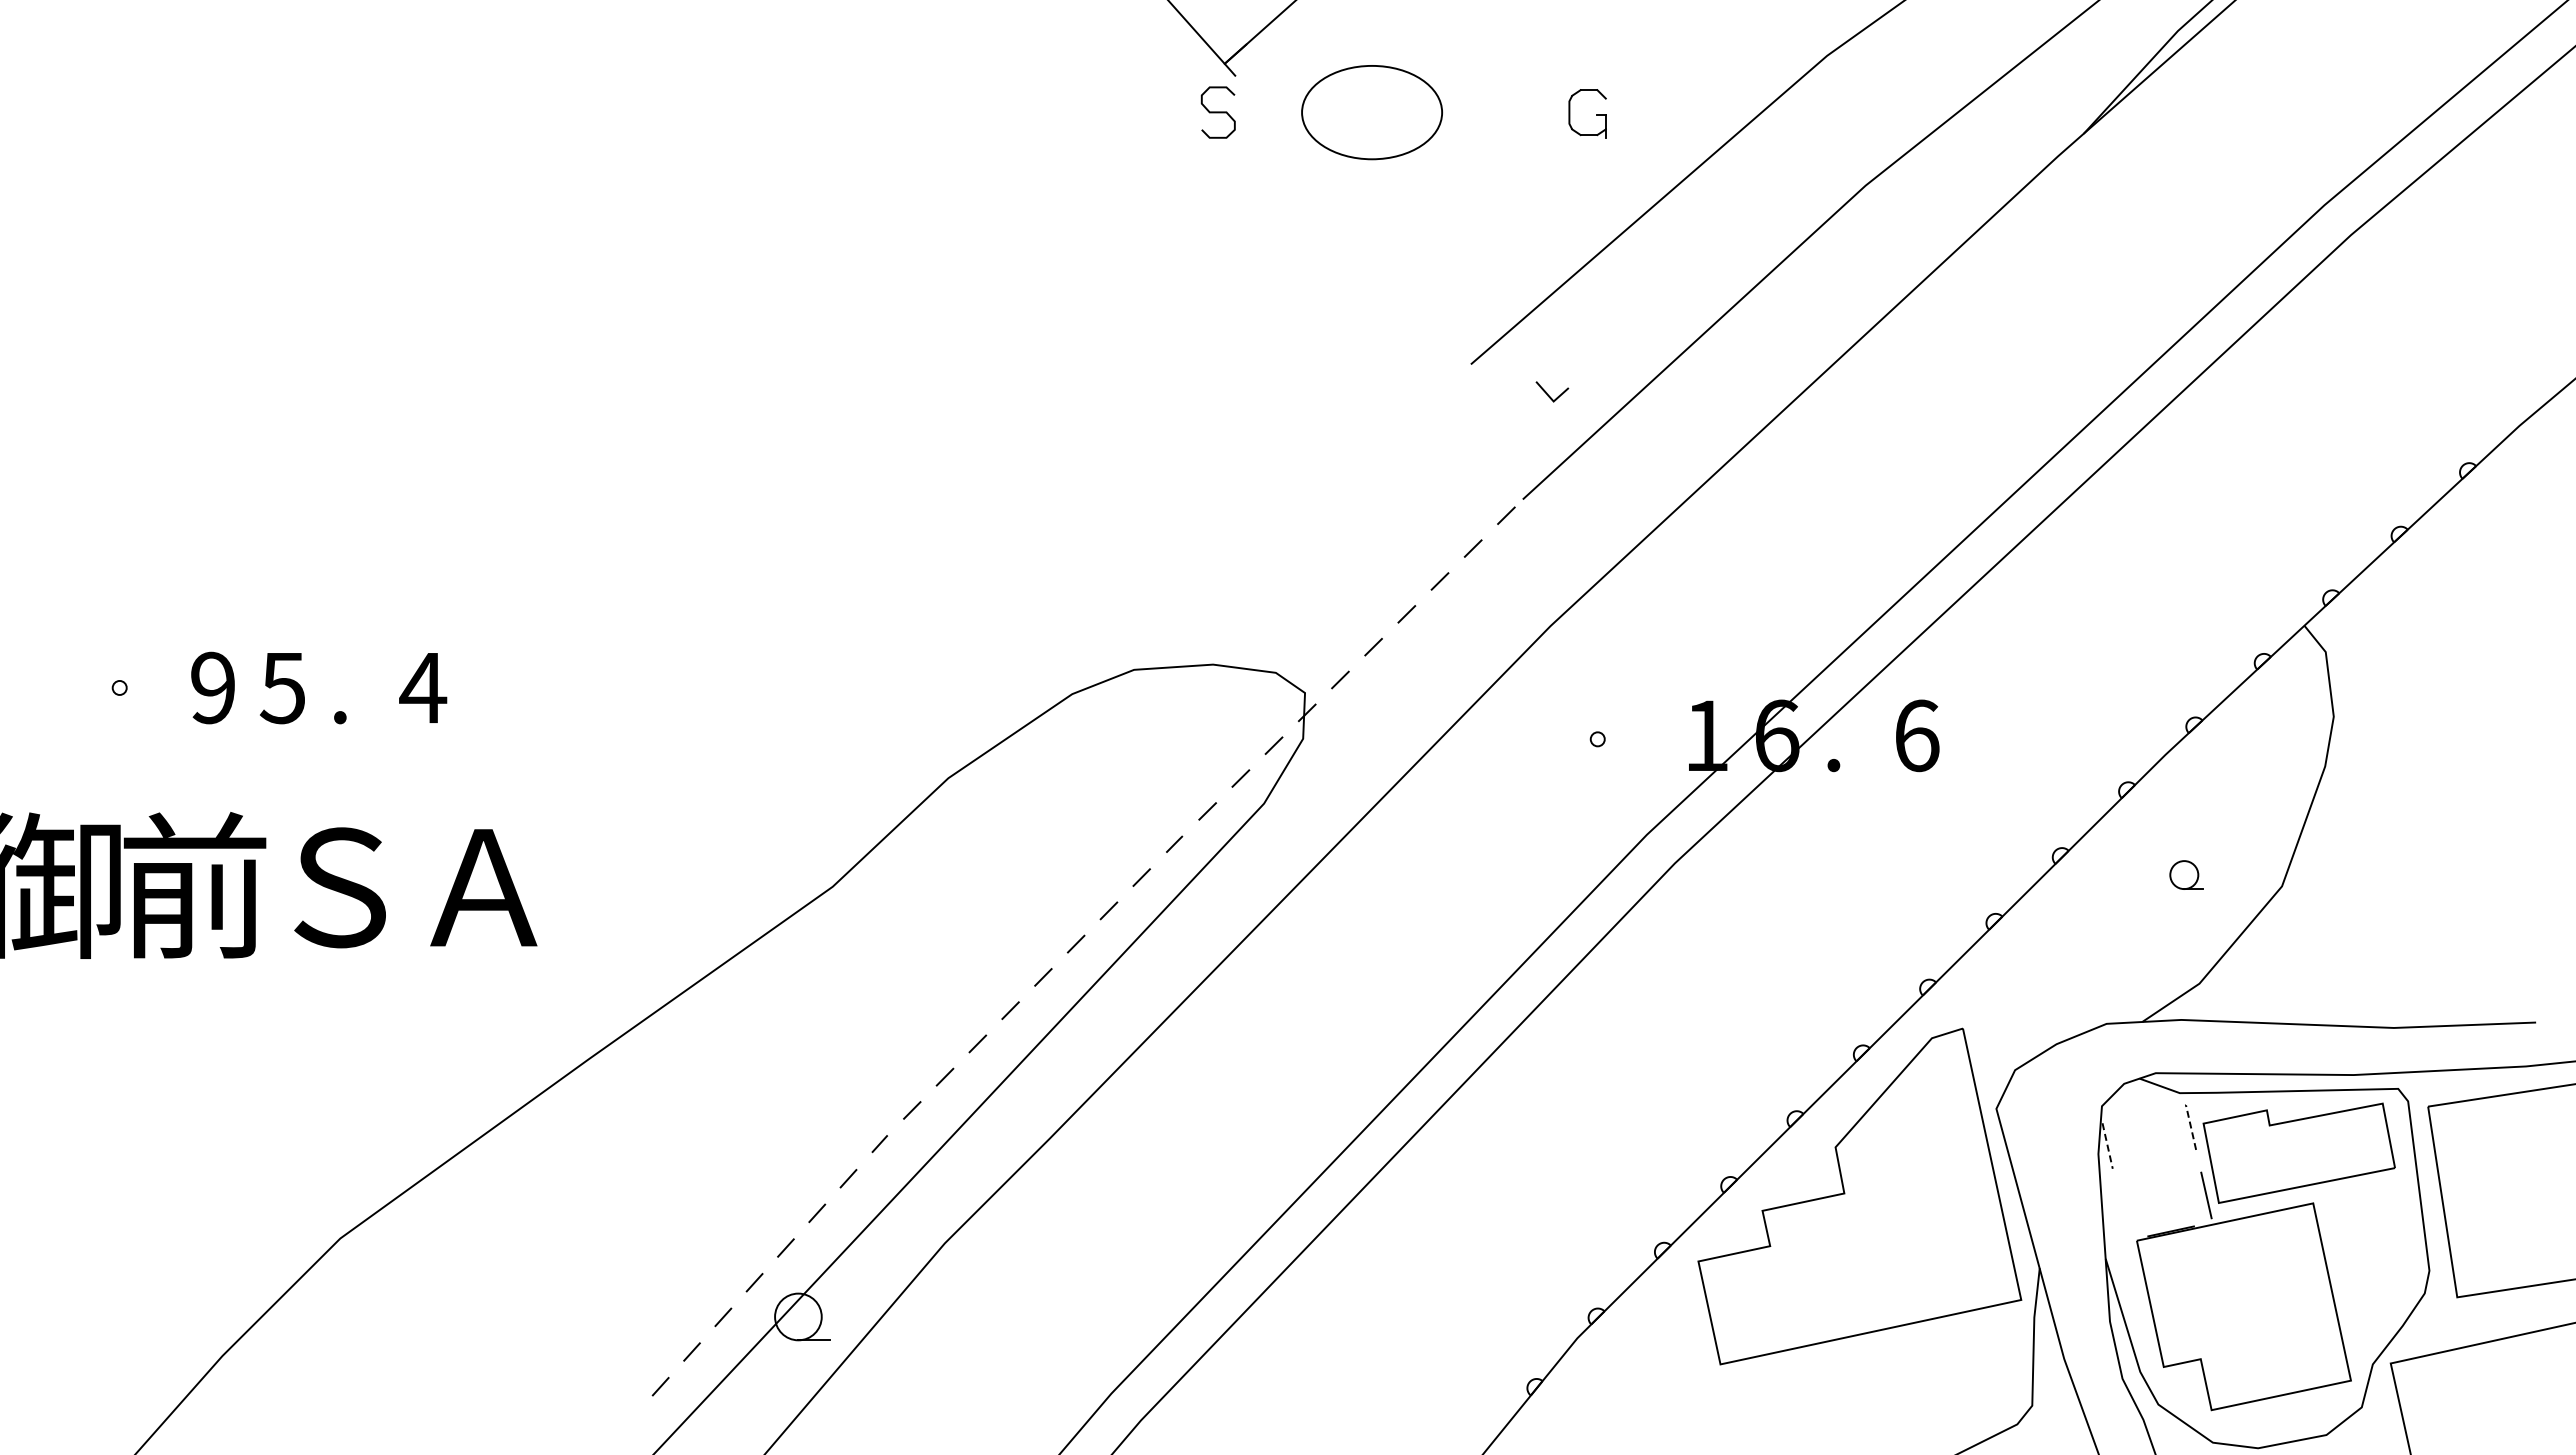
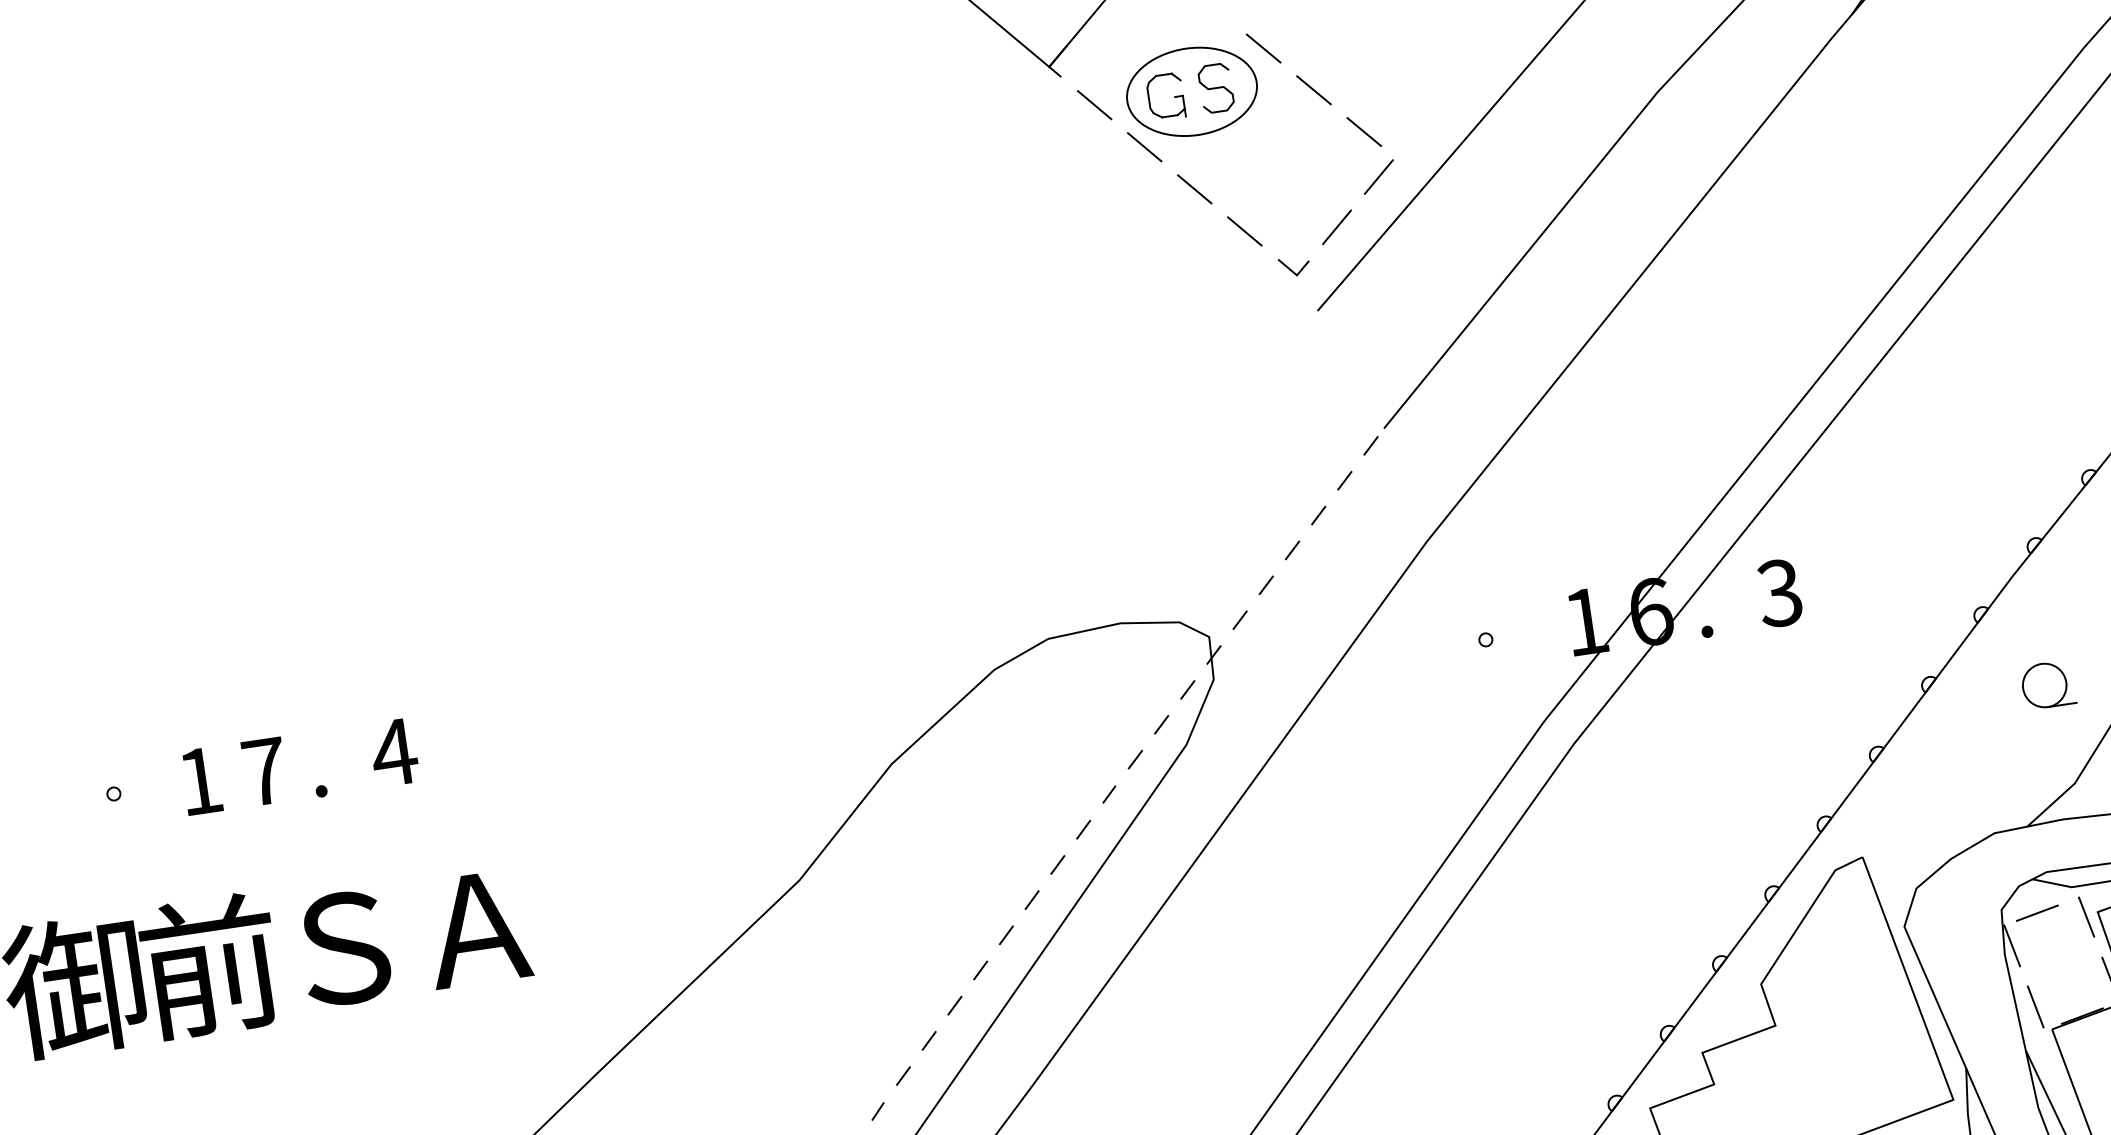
line: (1454, 77) -> (1263, 48), added
line: (1266, 110) -> (1094, 104), added
curve: (1217, 112) -> (1215, 88), moved
part: (1596, 114) -> (1174, 96), moved
line: (1501, 129) -> (1313, 89), added
line: (1312, 163) -> (1143, 147), added
line: (1547, 181) -> (1363, 131), added
line: (1359, 215) -> (1194, 188), added
line: (1556, 231) -> (1378, 176), added
line: (1405, 268) -> (1244, 231), added
line: (1504, 278) -> (1336, 227), added
line: (1548, 394) -> (1291, 269), moved
text: (212, 687) -> (199, 780), 9 -> 1
text: (282, 688) -> (264, 772), 5 -> 7
text: (1916, 735) -> (1779, 592), 6 -> 3
part: (2186, 874) -> (2047, 684), size x1.67
line: (2139, 1115) -> (2037, 913), added
line: (2190, 1126) -> (2086, 916), dashed -> solid
line: (2107, 1146) -> (2012, 946), dashed -> solid
line: (2122, 1214) -> (2035, 1007), added

